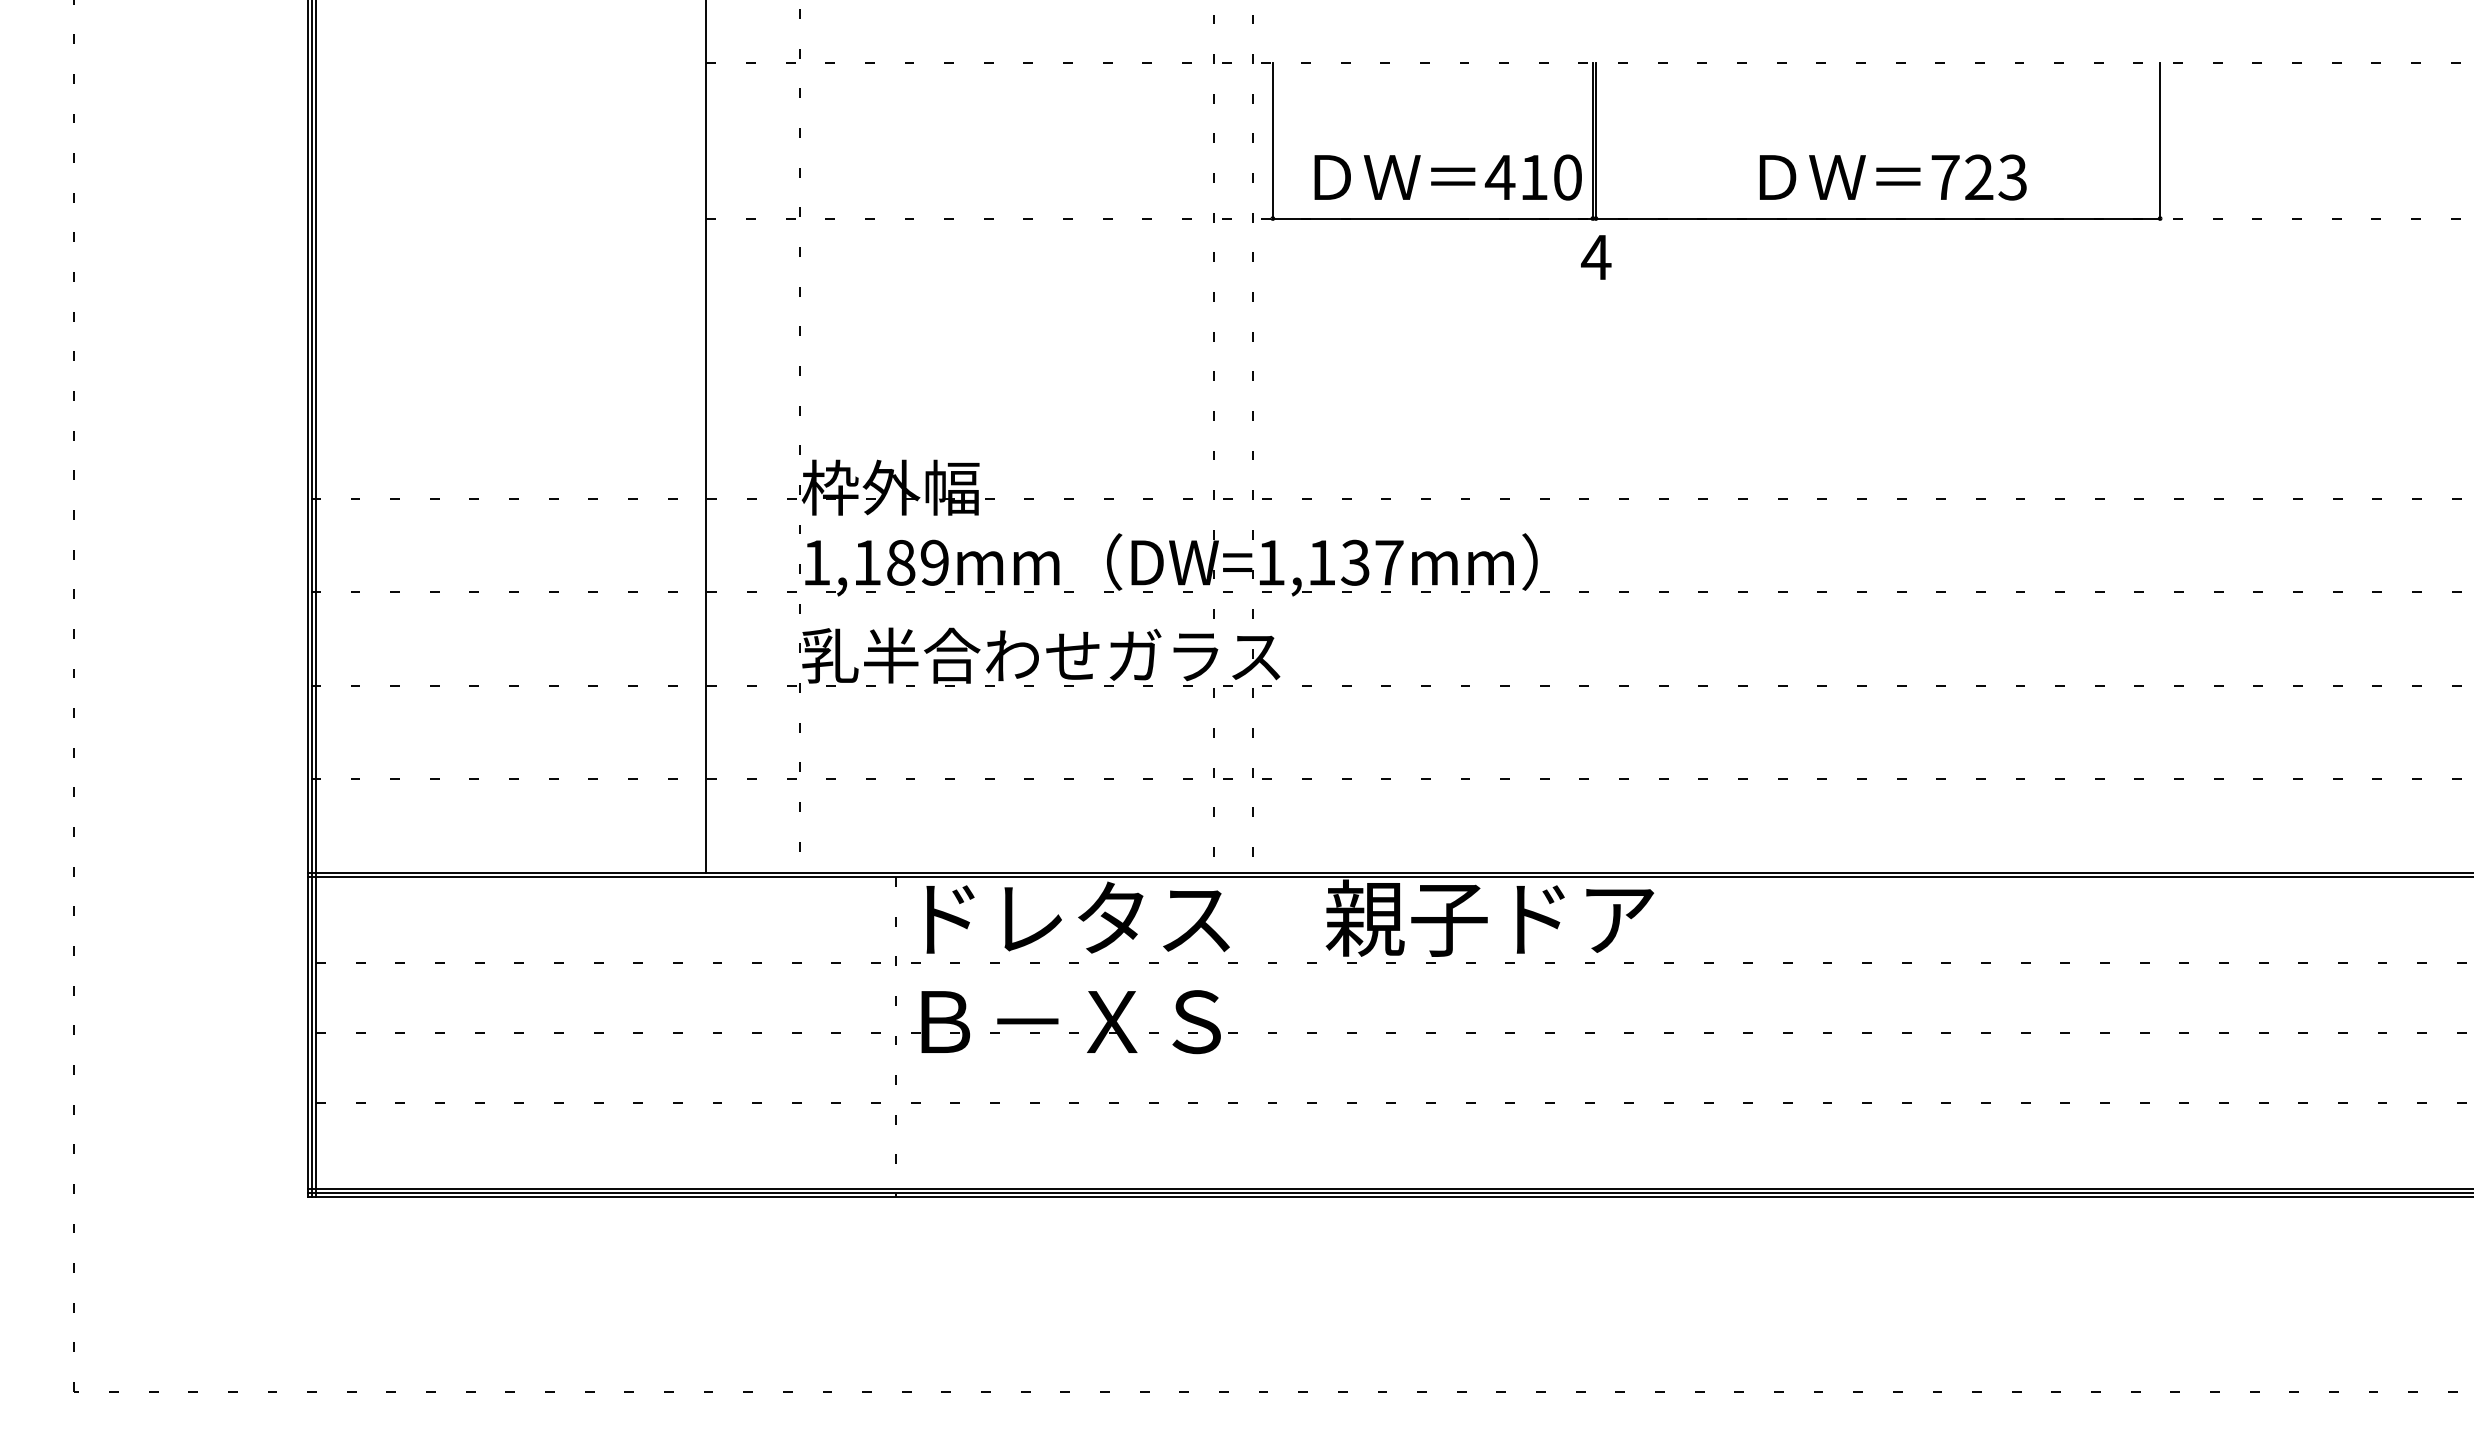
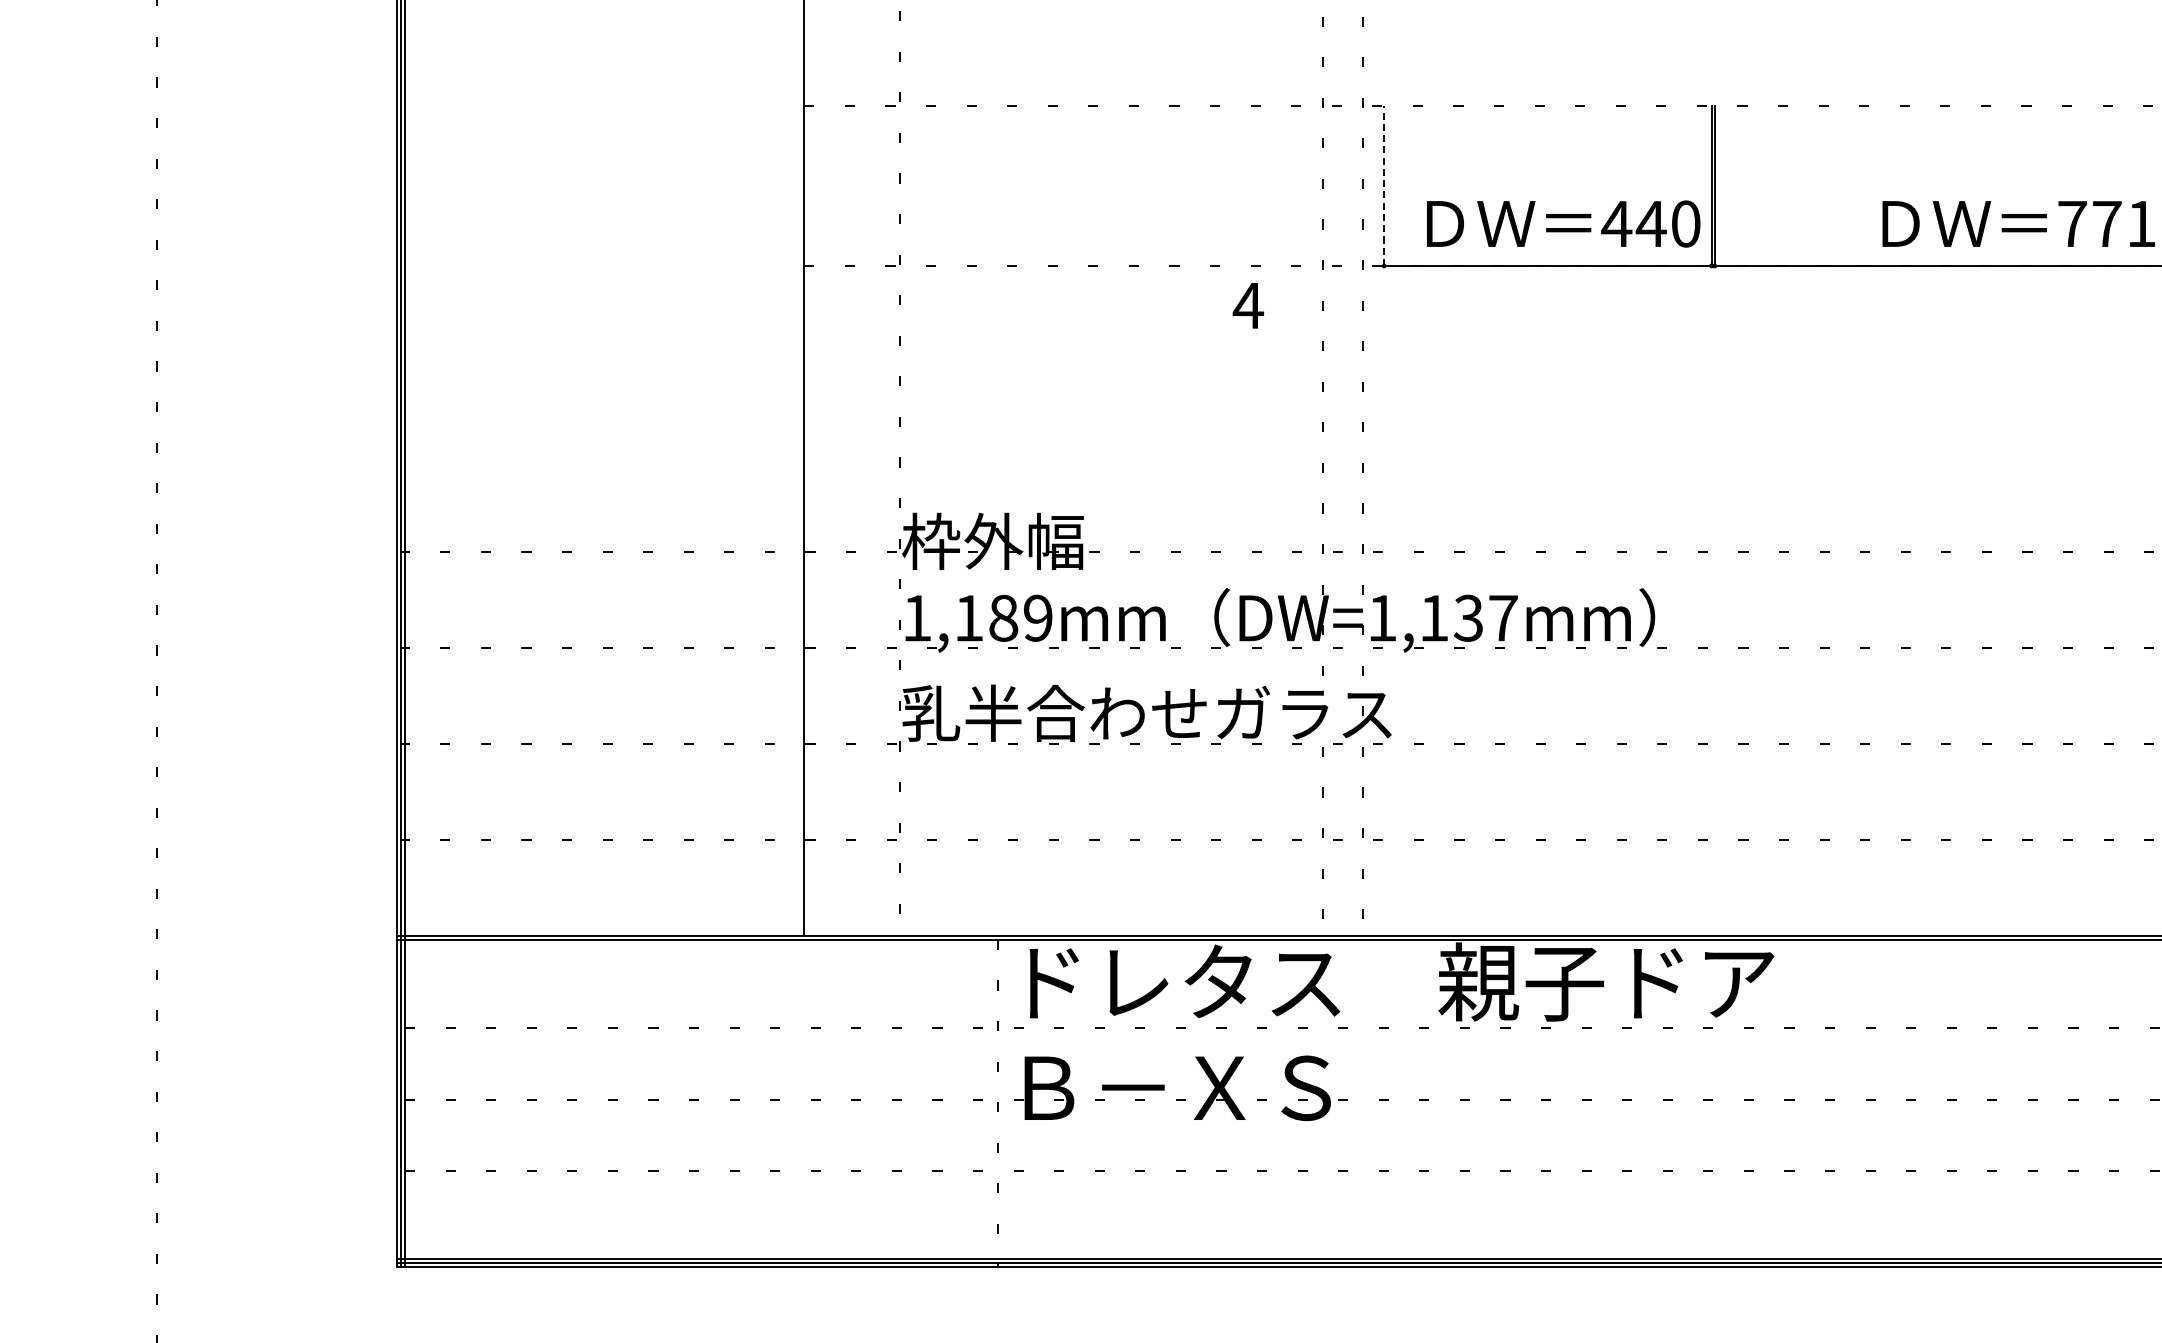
line: (1272, 140) -> (1383, 186), solid -> dashed
text: (1533, 177) -> (1650, 223), 410 -> 440
text: (1995, 177) -> (2123, 223), 723 -> 771
text: (1596, 257) -> (1248, 305), moved

